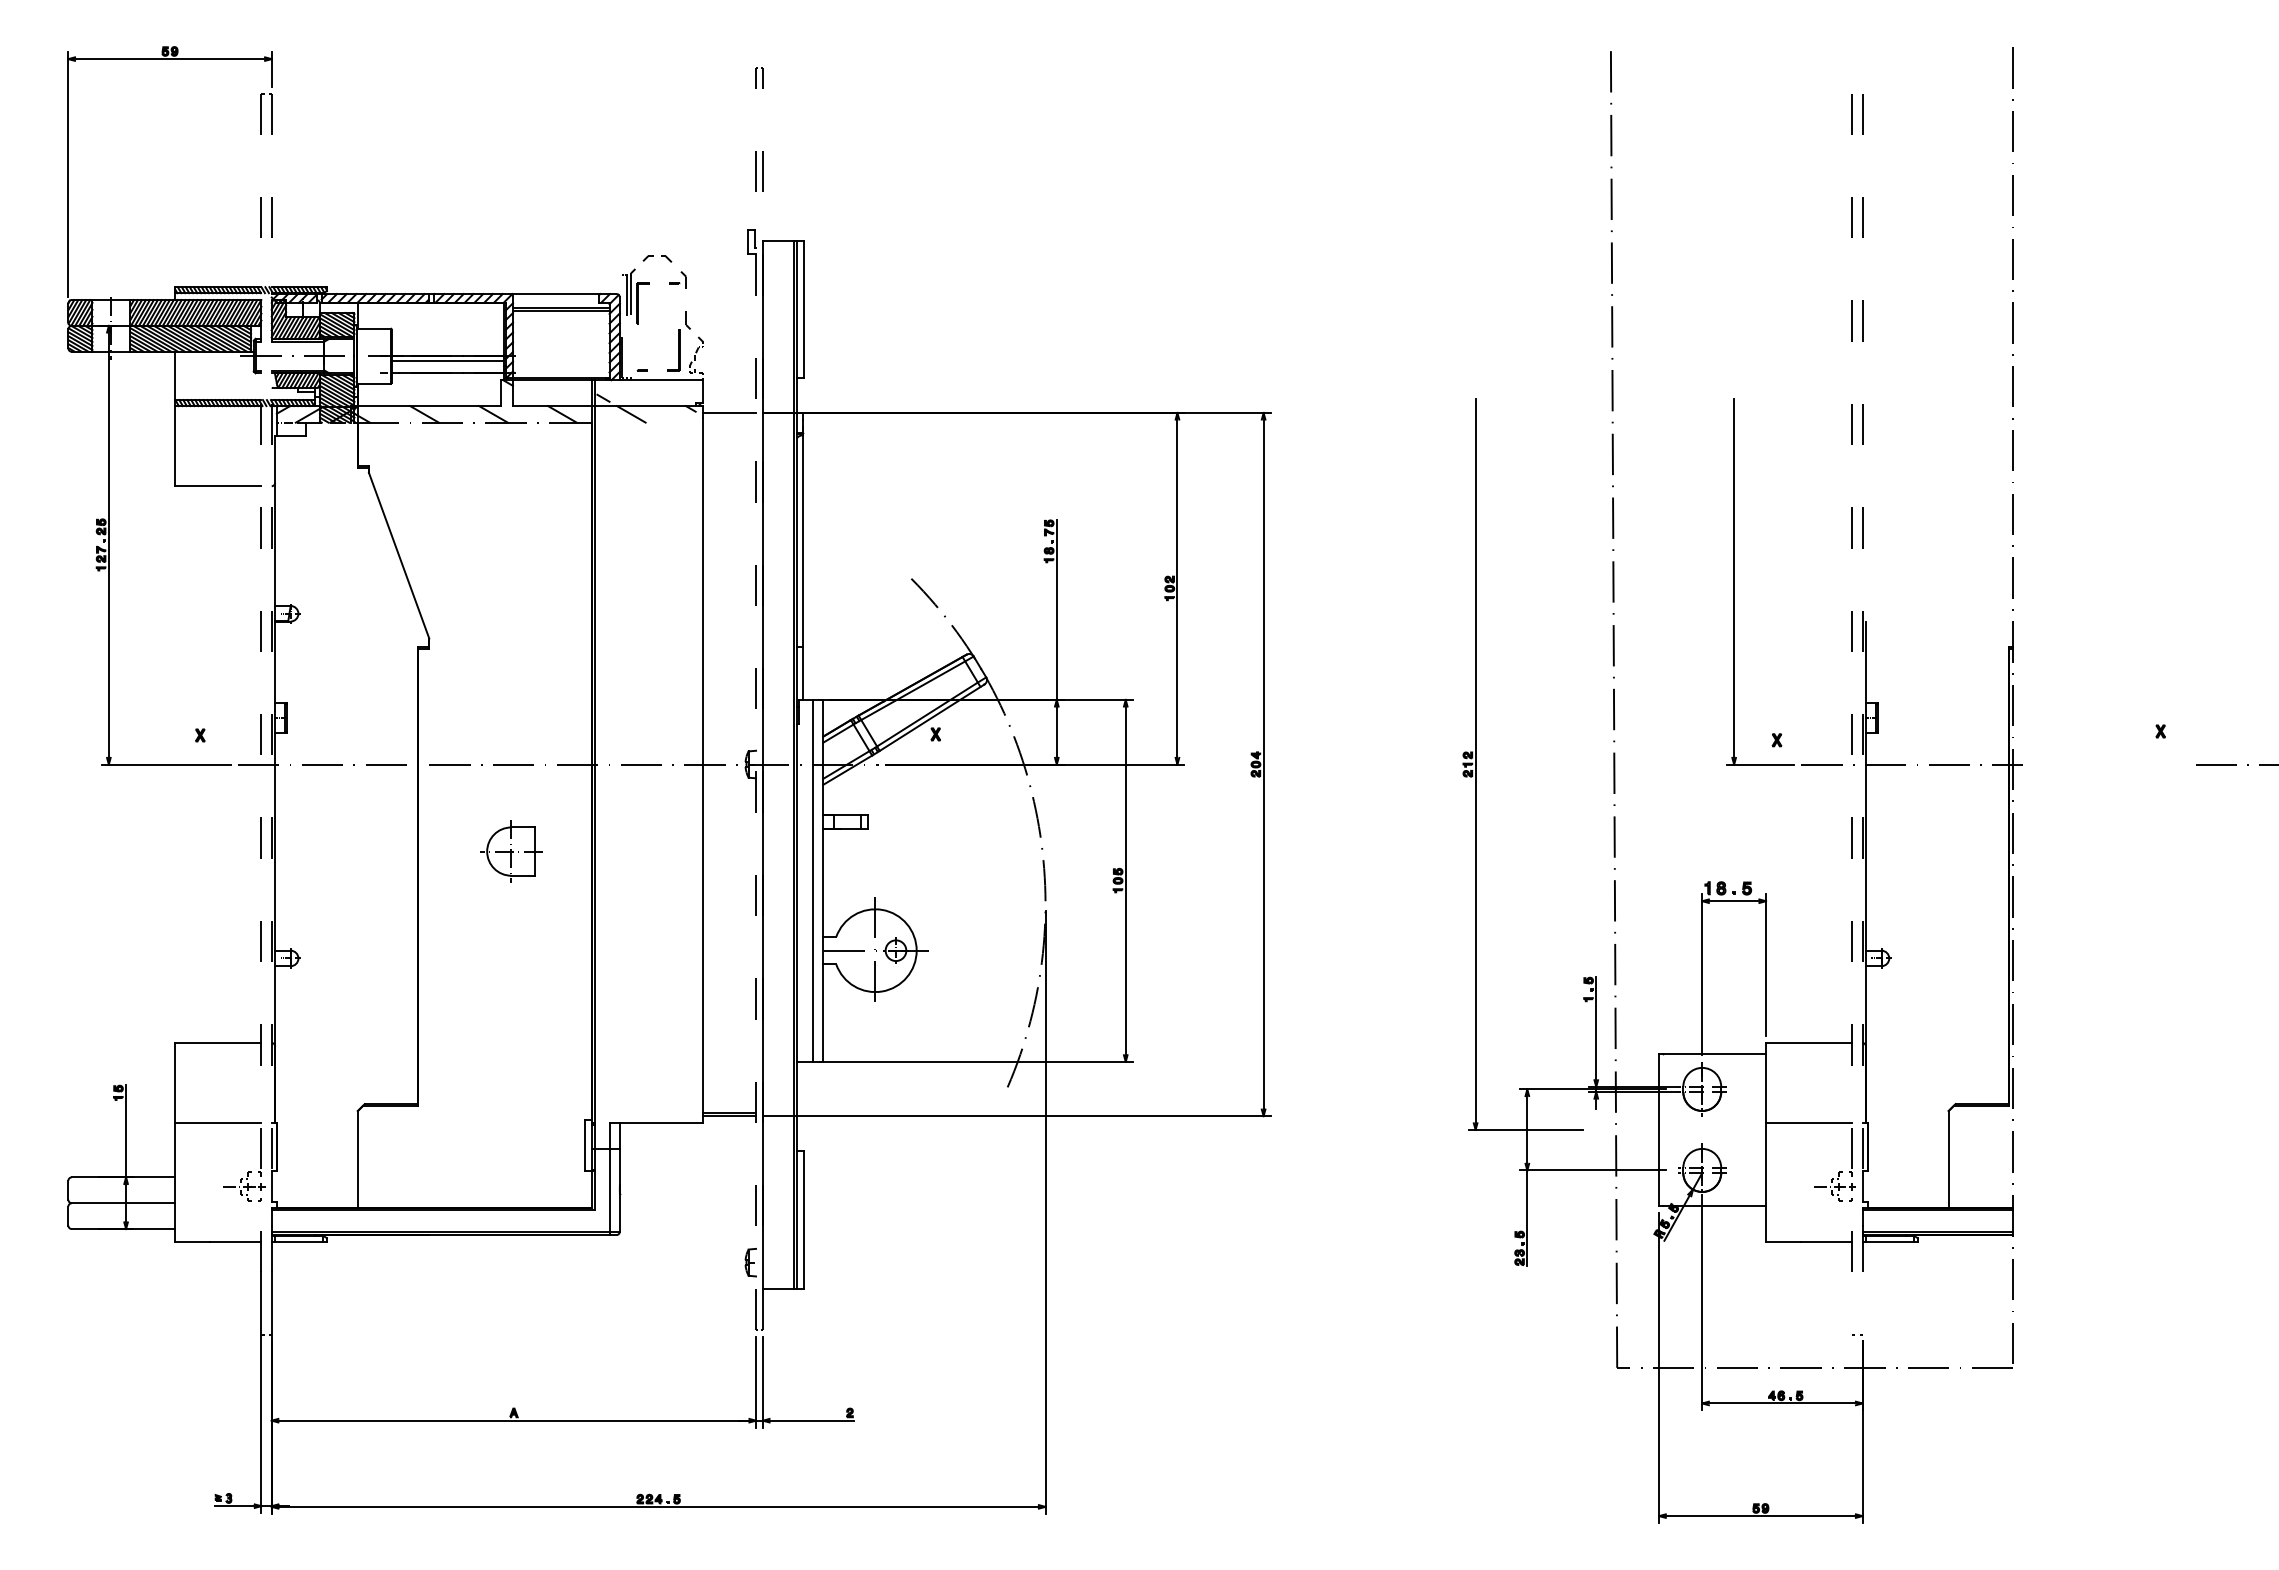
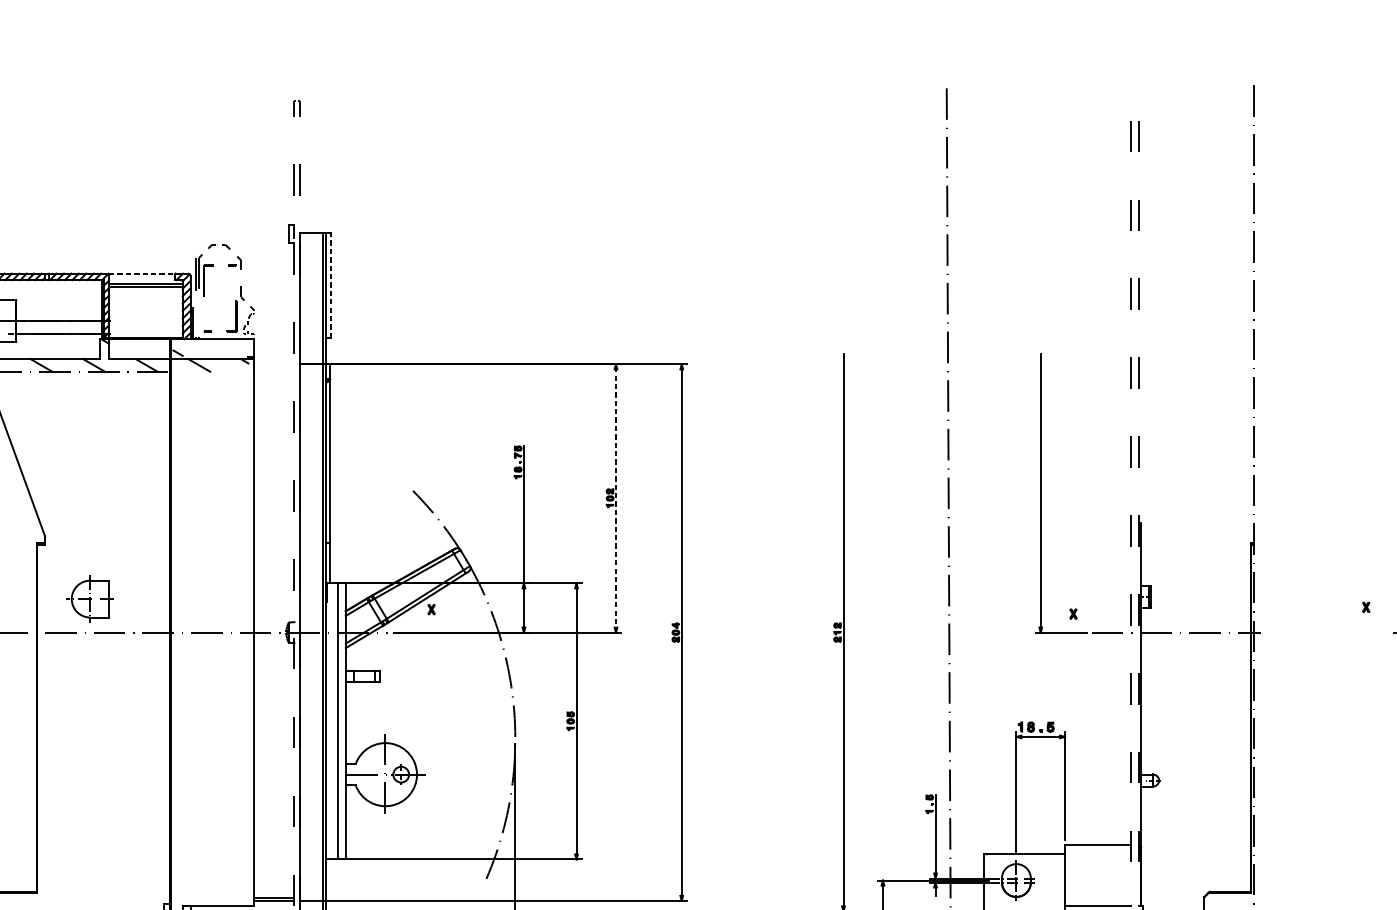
line: (556, 294) -> (142, 273), solid -> dashed
line: (804, 309) -> (331, 285), solid -> dashed
line: (447, 361) -> (59, 325), removed
line: (729, 412) -> (274, 364), removed
line: (1177, 588) -> (616, 498), solid -> dashed
part: (511, 851) -> (90, 599), moved

